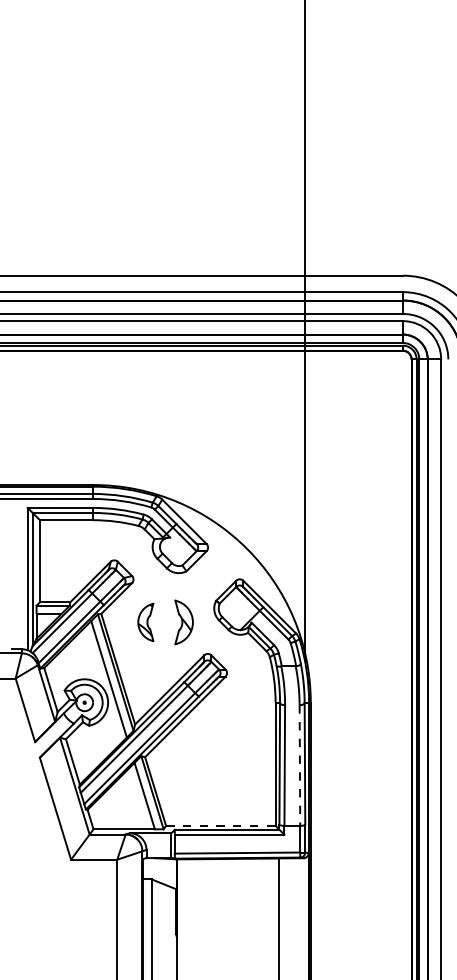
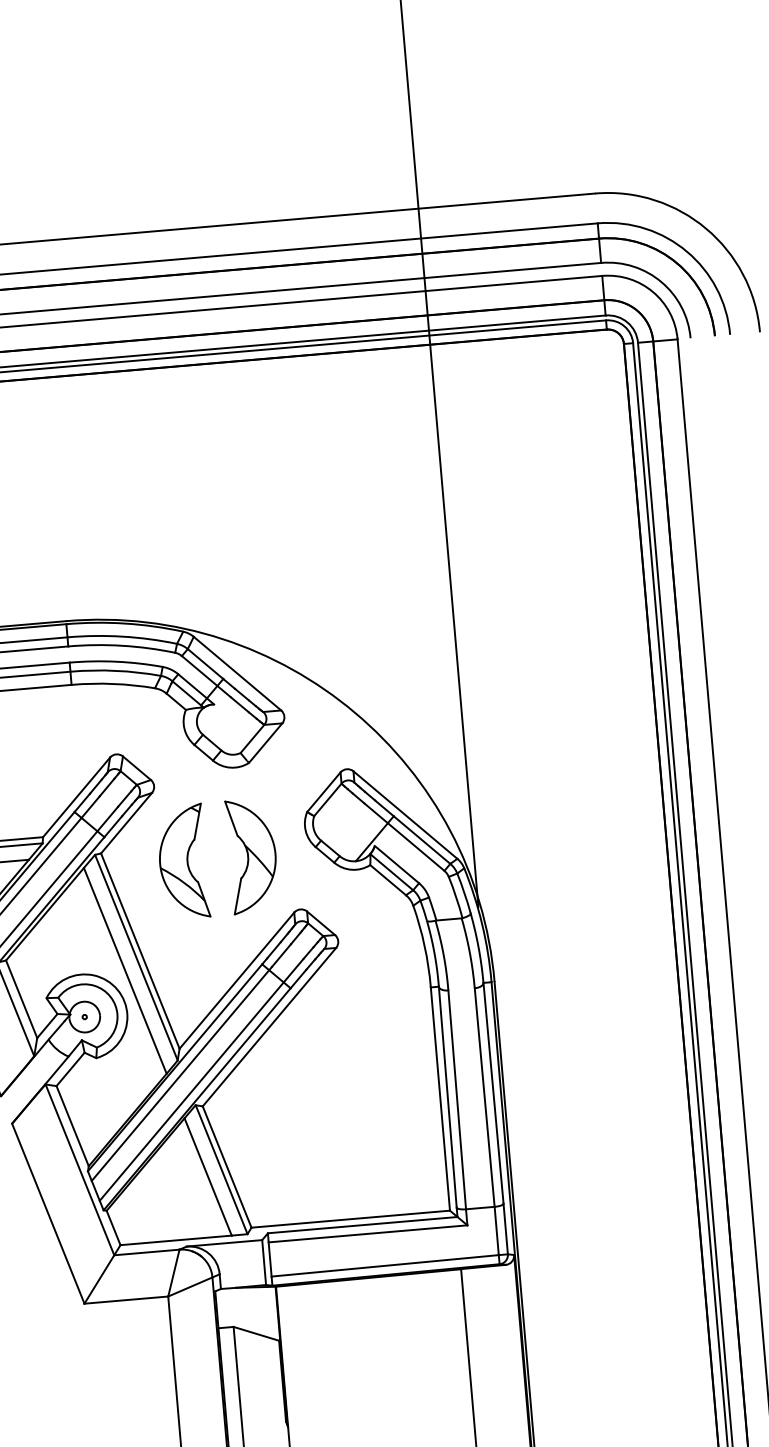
part: (145, 622) -> (182, 862), size x1.67
part: (183, 622) -> (251, 856), size x1.43
line: (299, 766) -> (484, 1099), dashed -> solid
line: (220, 825) -> (350, 1218), dashed -> solid

